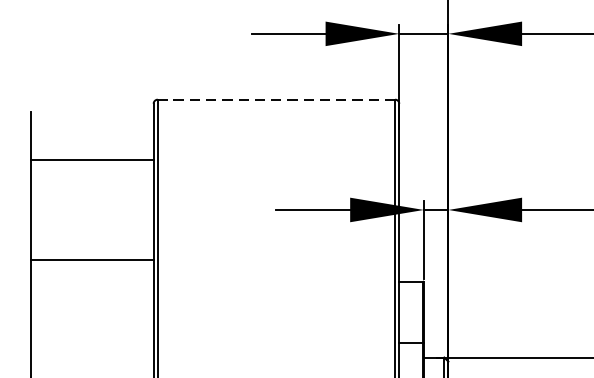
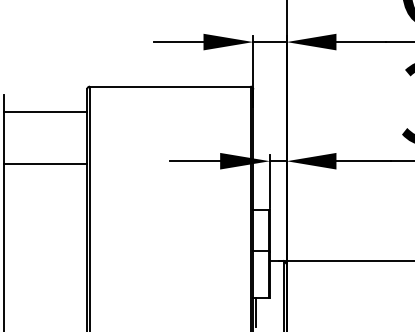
line: (275, 99) -> (169, 86), dashed -> solid
line: (92, 160) -> (45, 111), moved
line: (92, 260) -> (45, 164), moved

